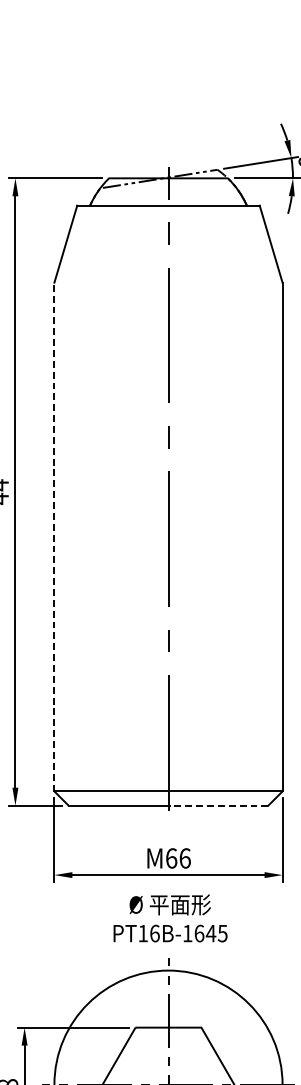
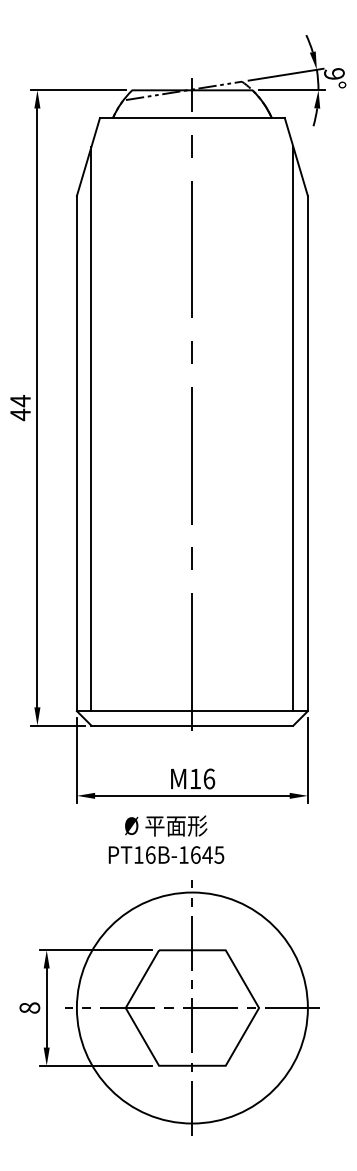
line: (68, 513) -> (91, 429), added
line: (268, 513) -> (293, 429), added
line: (54, 536) -> (76, 453), dashed -> solid
line: (217, 805) -> (242, 725), dashed -> solid
text: (171, 857) -> (195, 778), 66 -> 16
text: (170, 918) -> (166, 839), moved

